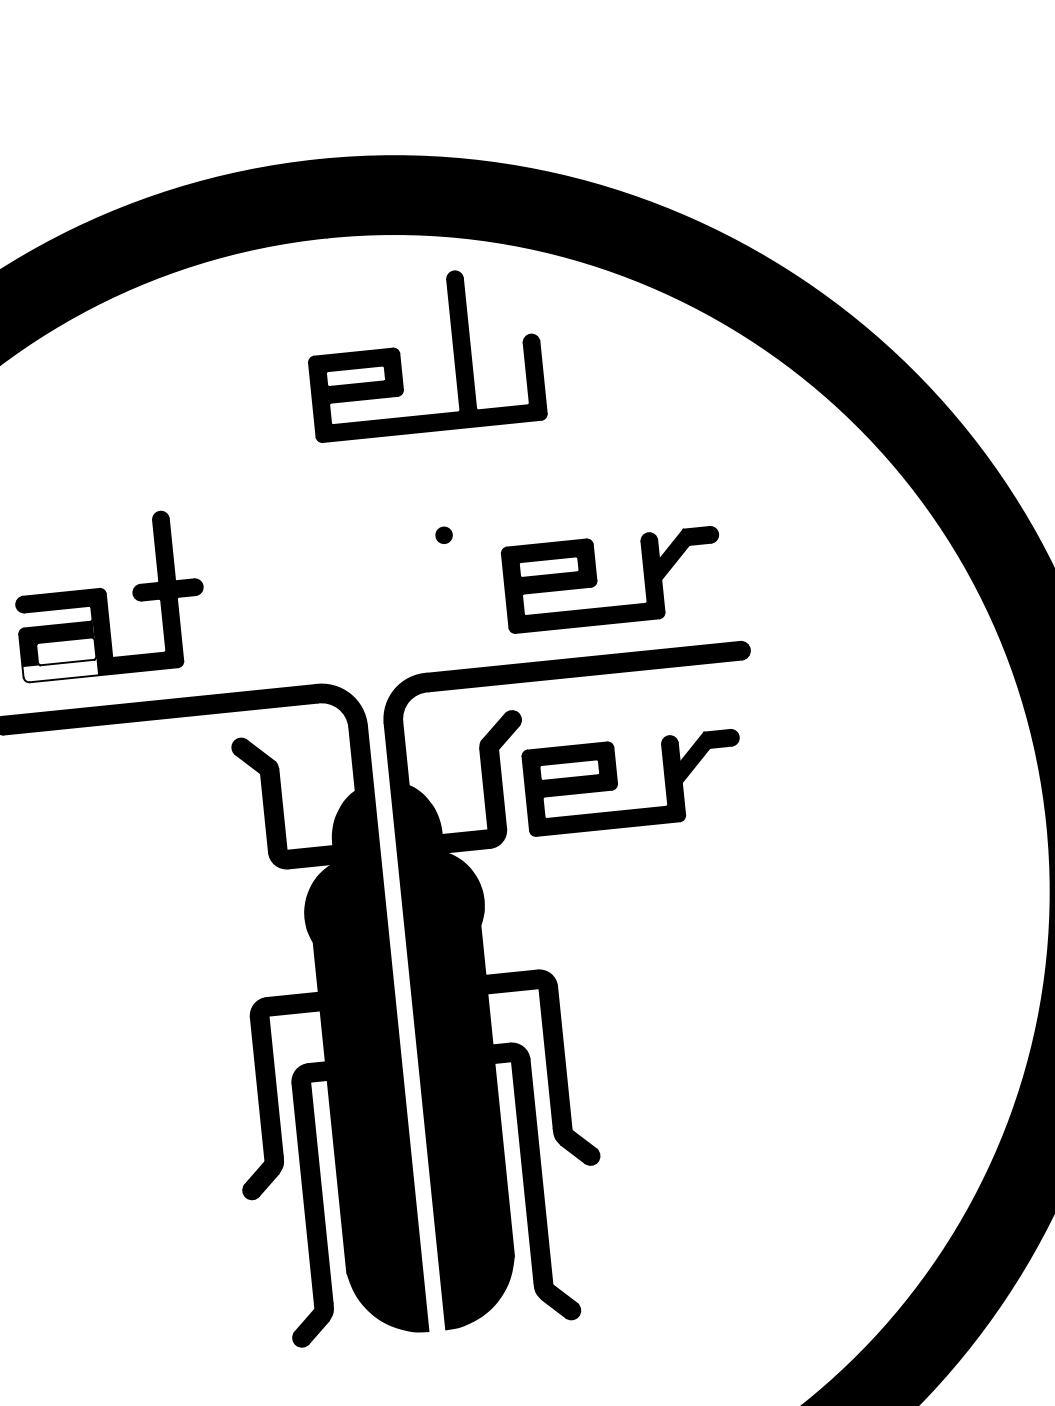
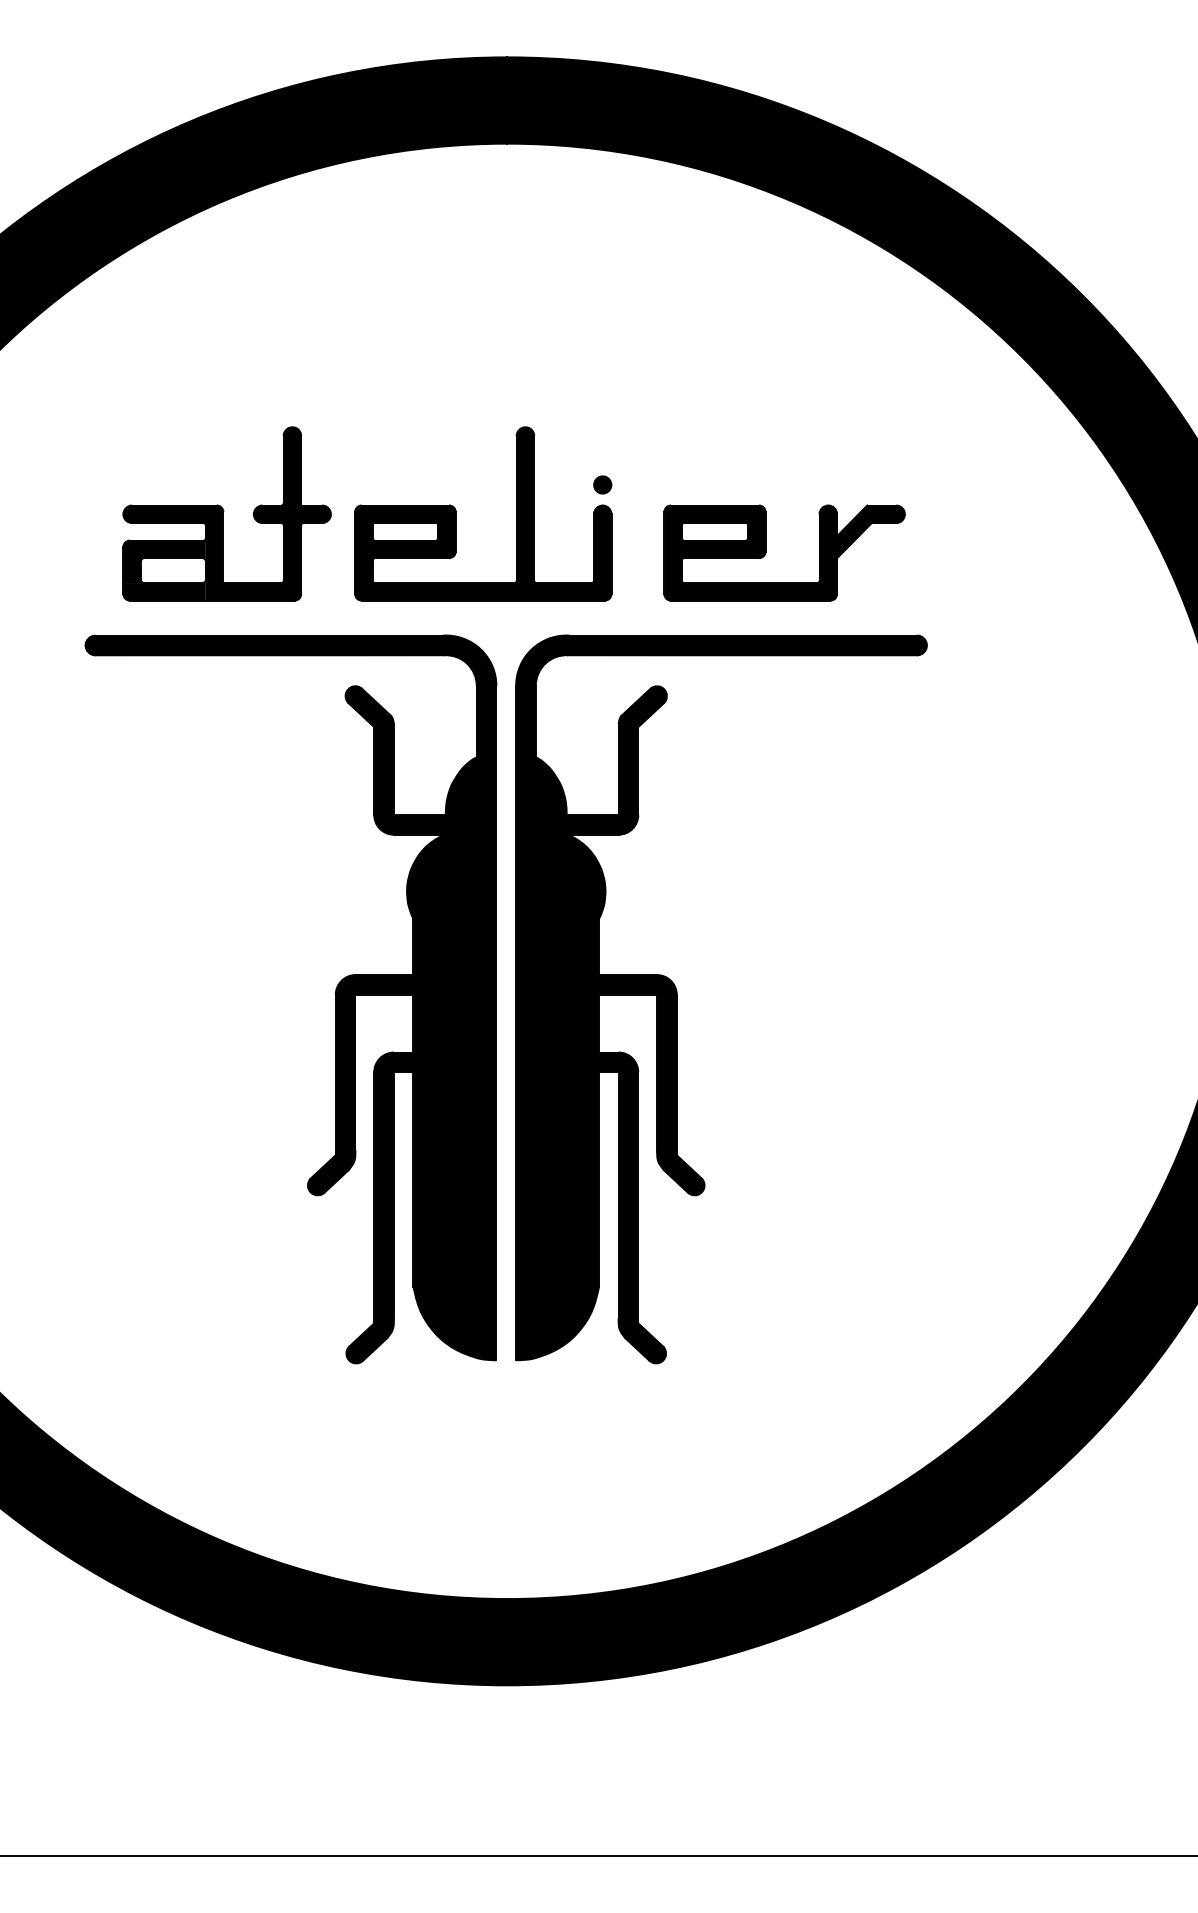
part: (400, 355) -> (456, 513), moved
fill: (60, 670) -> (164, 590), added
part: (617, 783) -> (766, 778), removed

